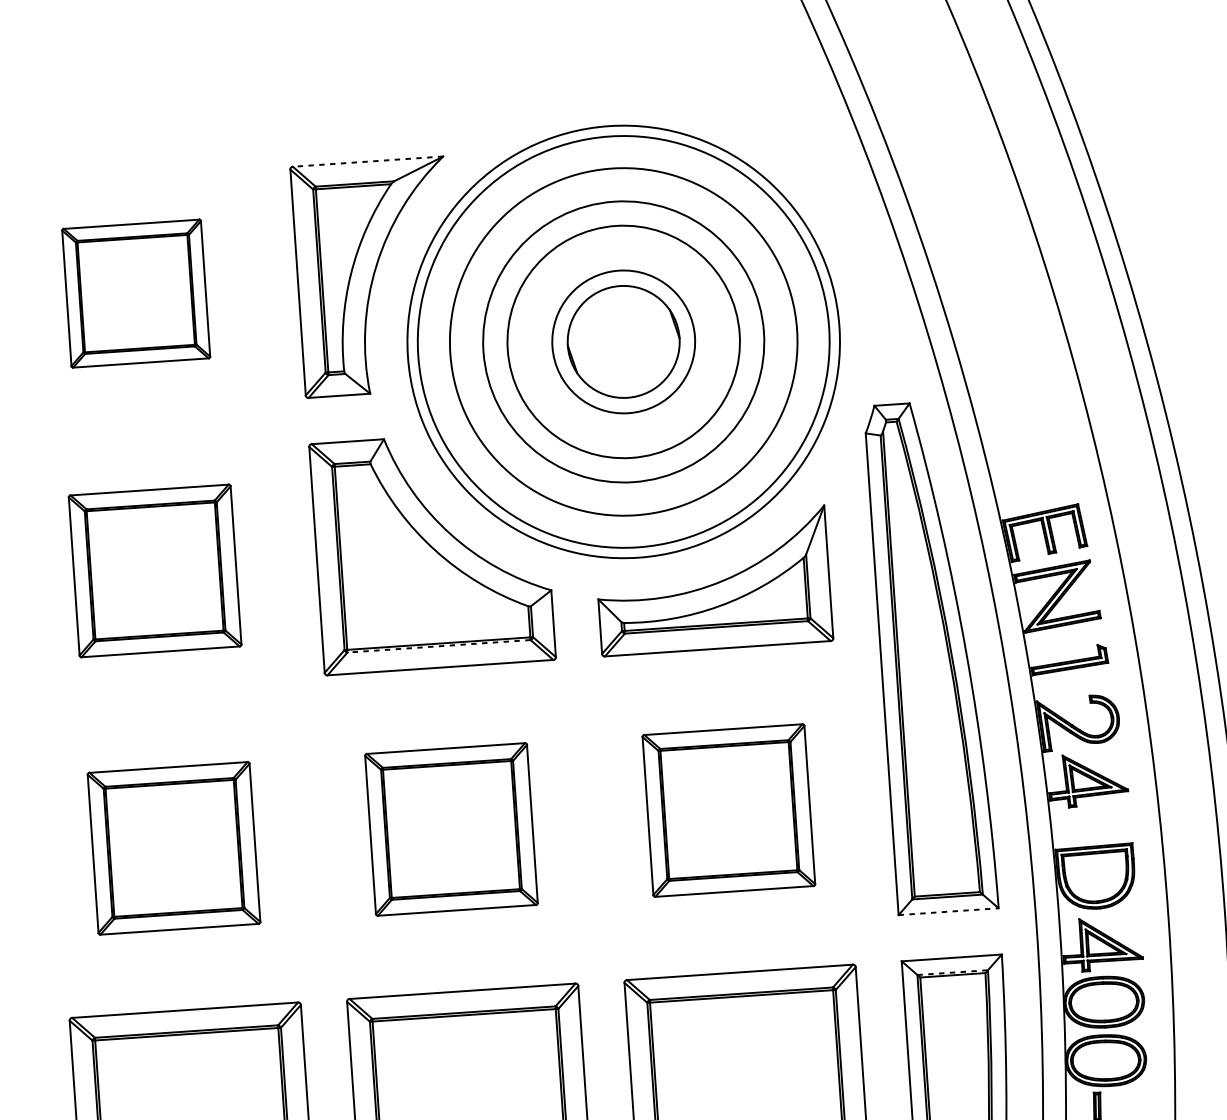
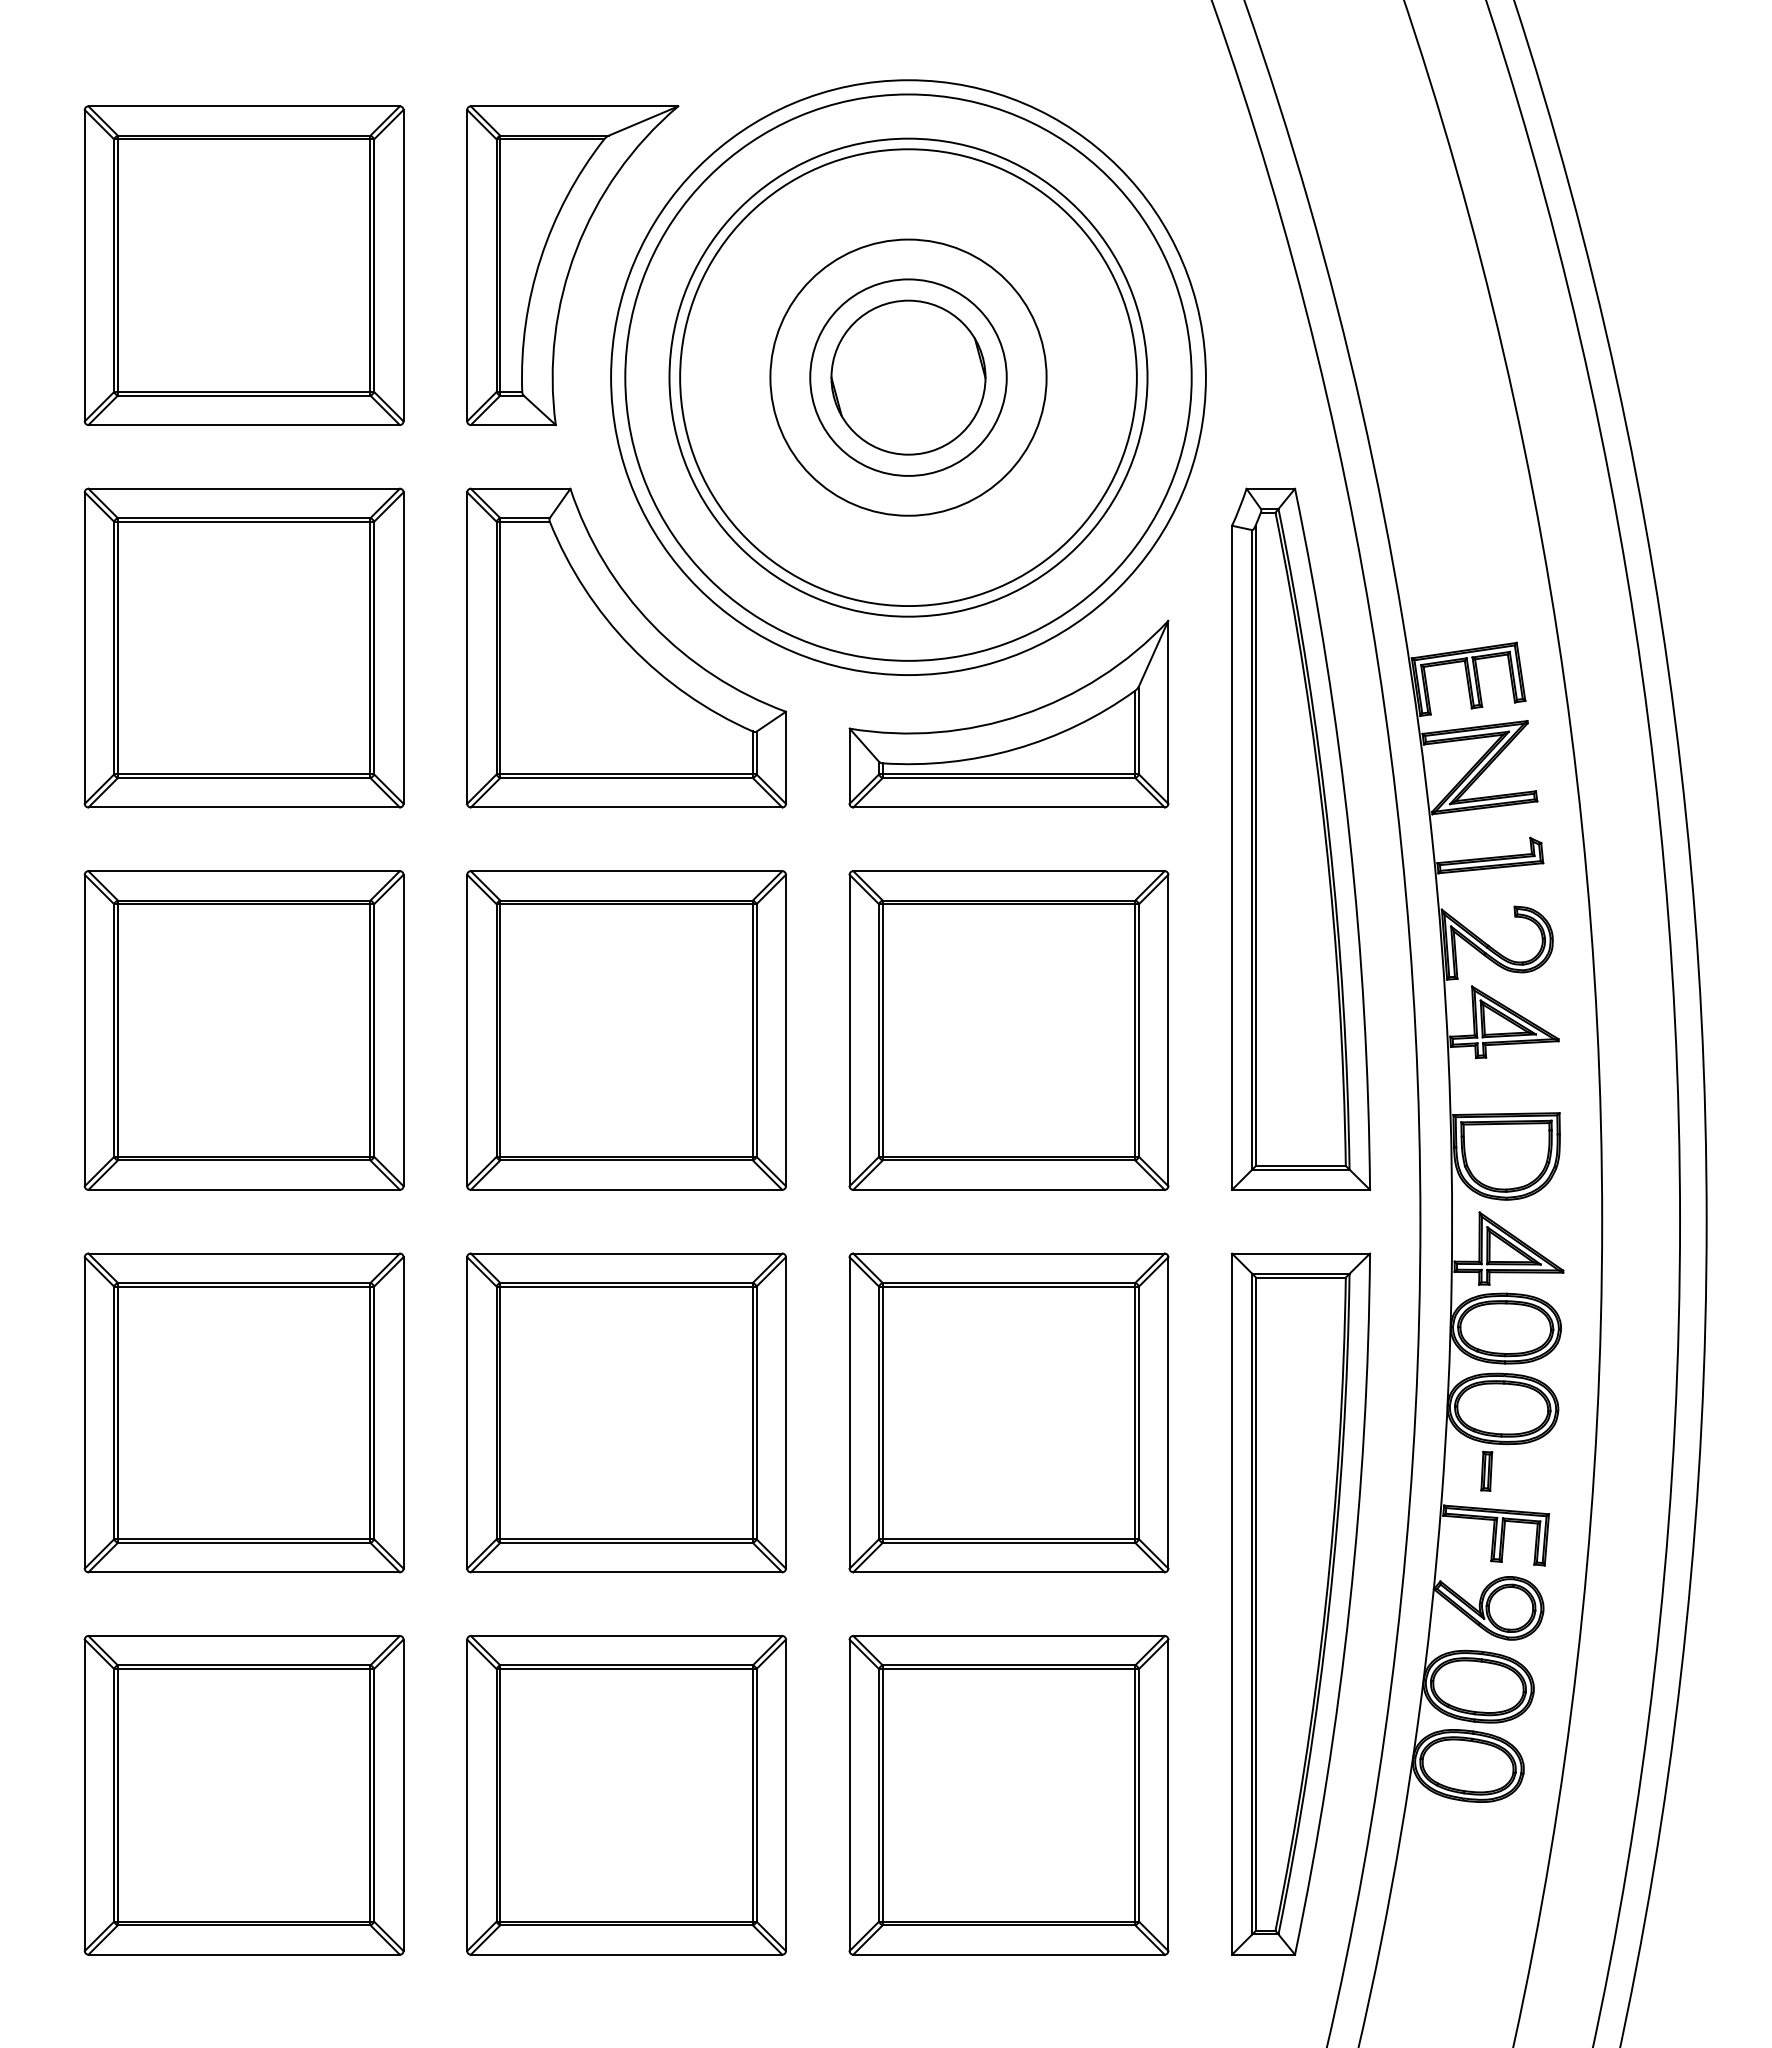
line: (368, 161) -> (574, 106), dashed -> solid
part: (135, 293) -> (243, 265), size x1.67
circle: (623, 341) -> (908, 377), size x0.71
circle: (623, 341) -> (908, 377), size x1.43
part: (154, 570) -> (243, 647), size x1.43
line: (438, 646) -> (626, 778), dashed -> solid
part: (728, 810) -> (1008, 1030), size x1.43
part: (451, 829) -> (626, 1030), size x1.43
part: (173, 848) -> (243, 1030), size x1.43
line: (948, 911) -> (1301, 1189), dashed -> solid
line: (952, 972) -> (1300, 1273), dashed -> solid

